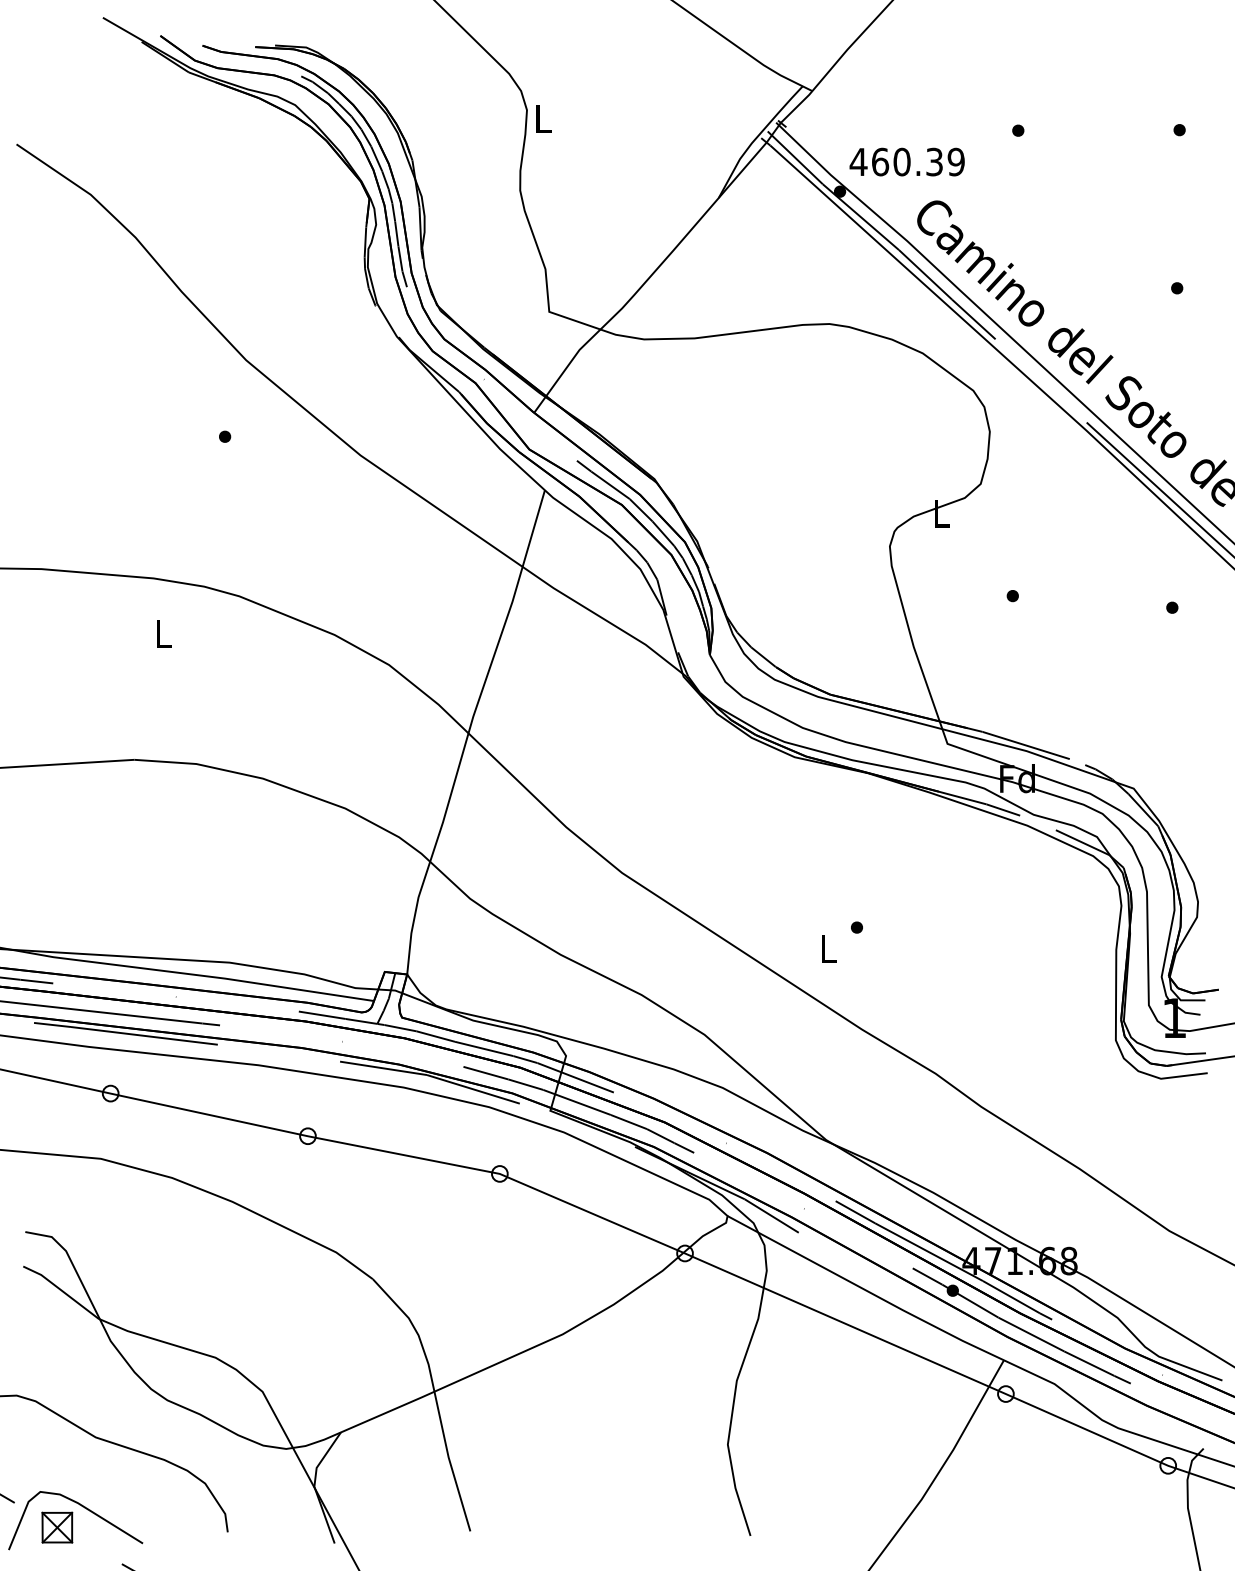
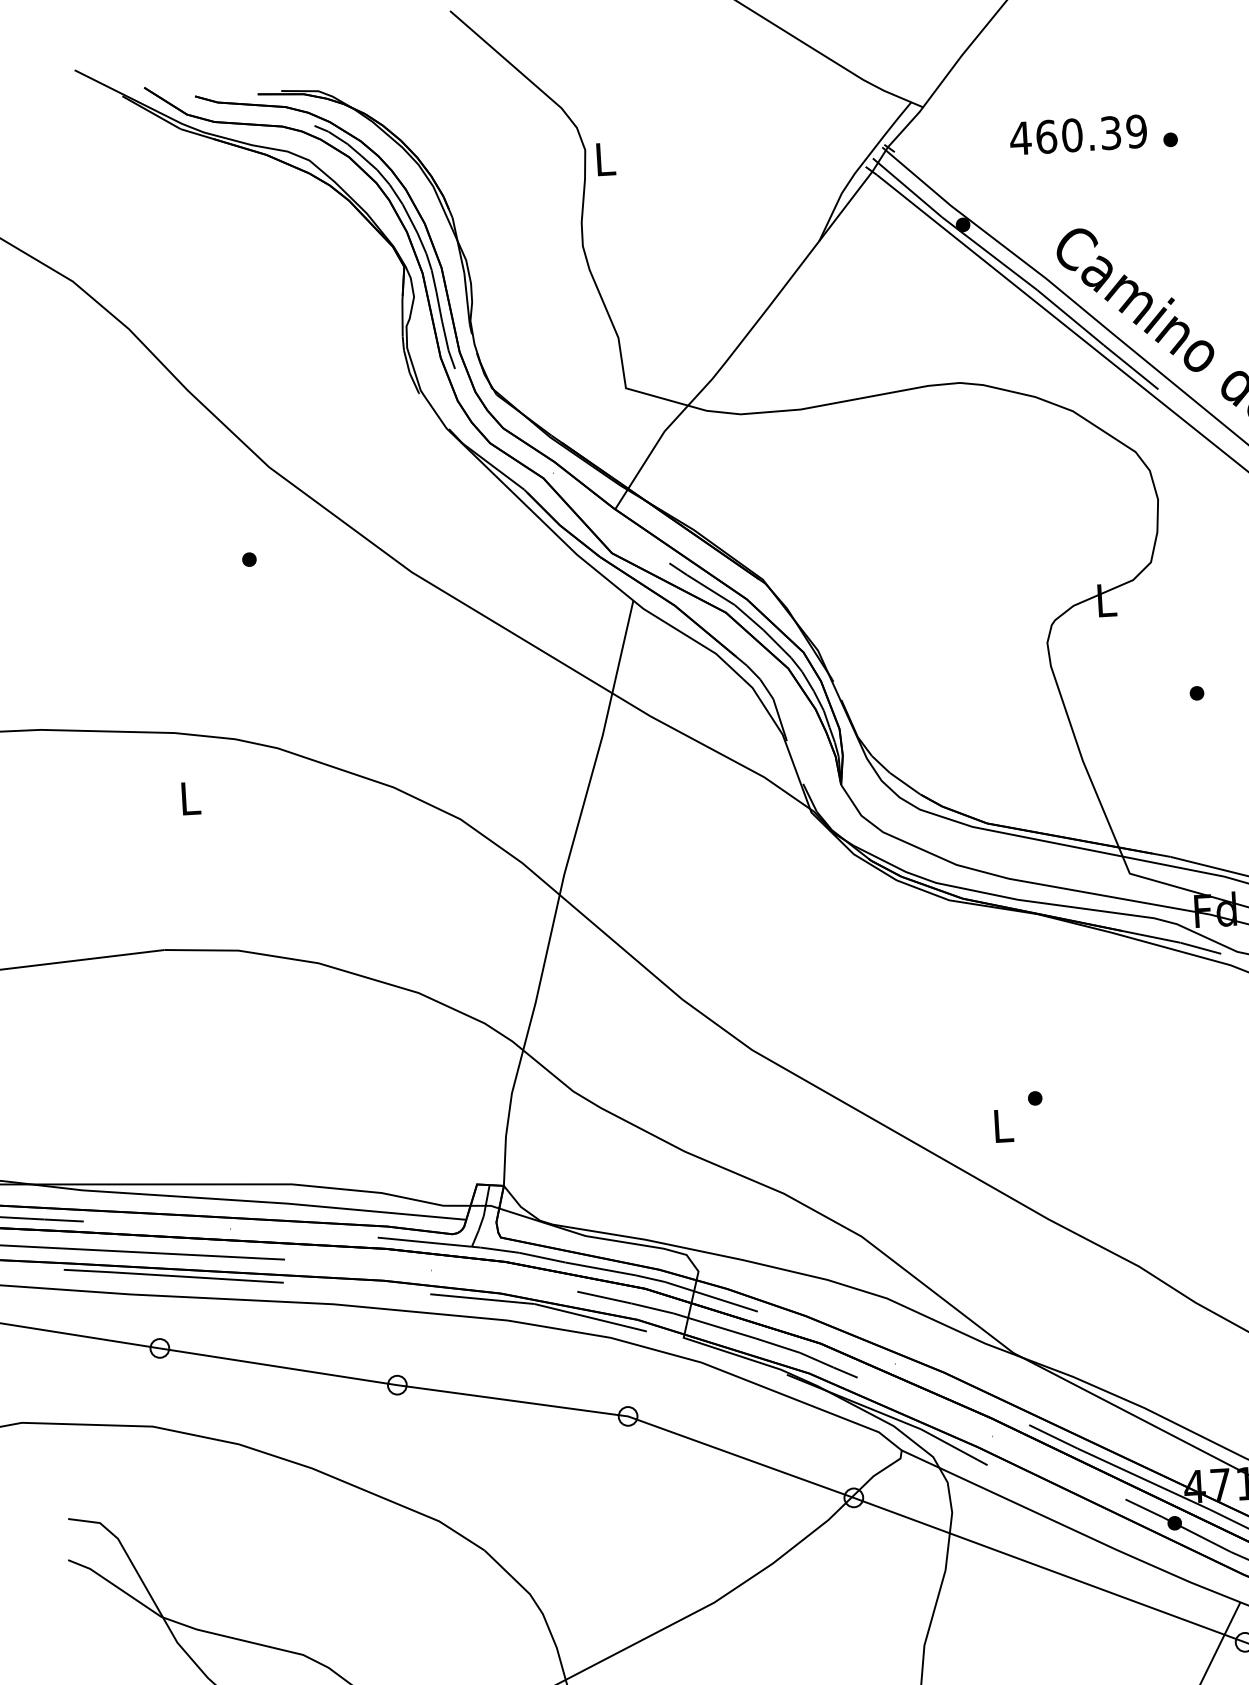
text: (906, 161) -> (1077, 134), moved

